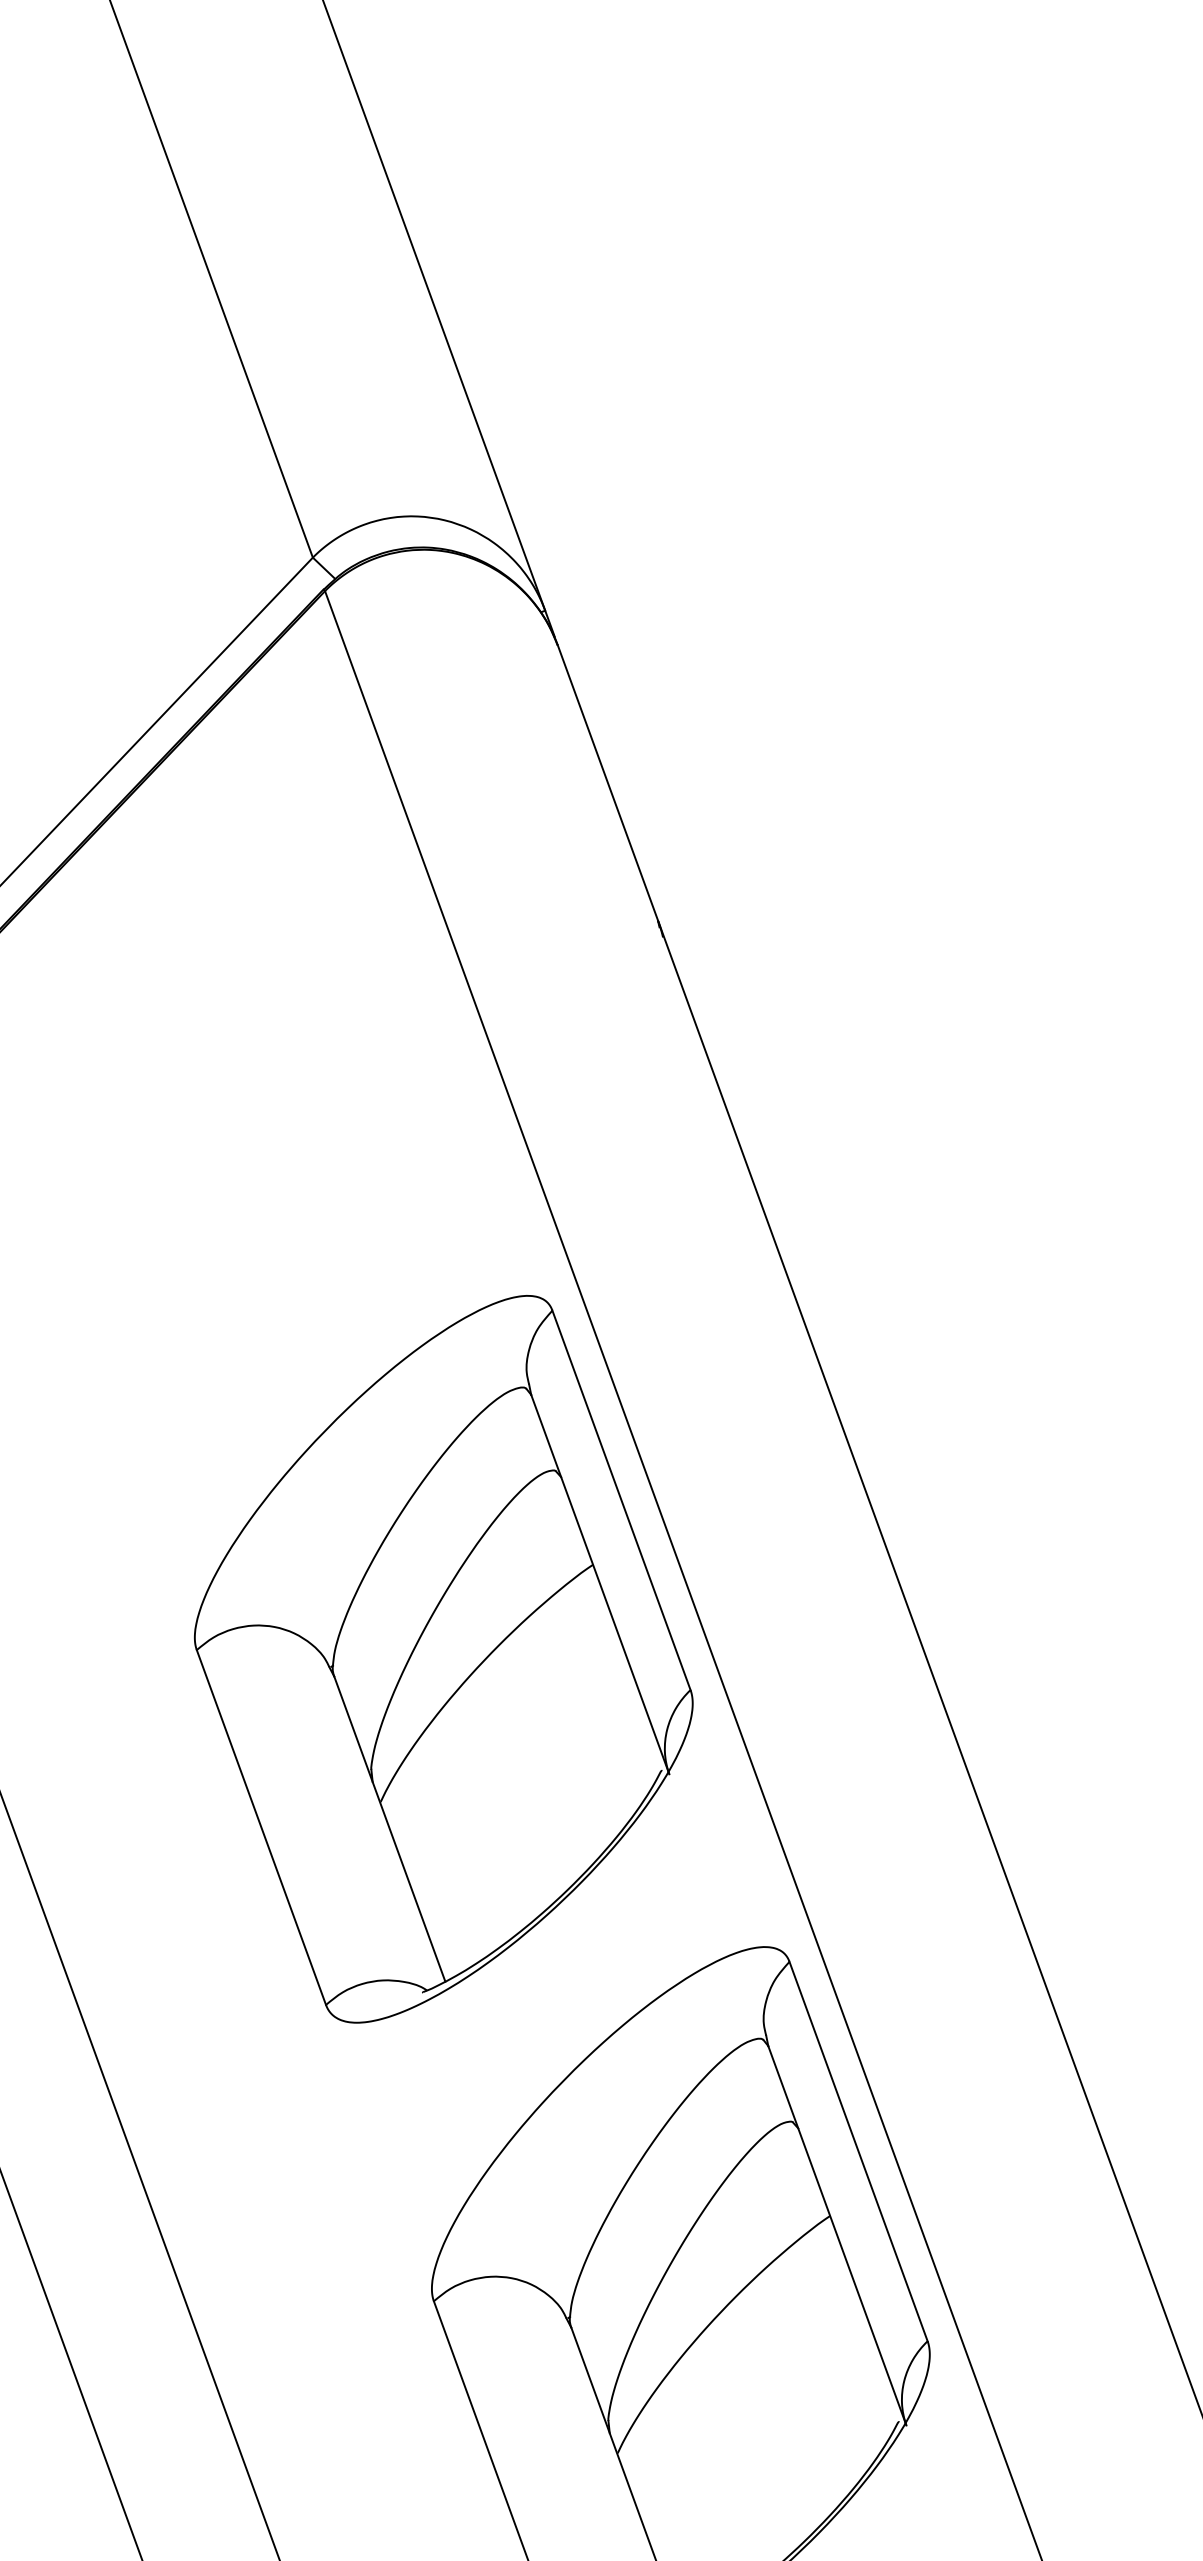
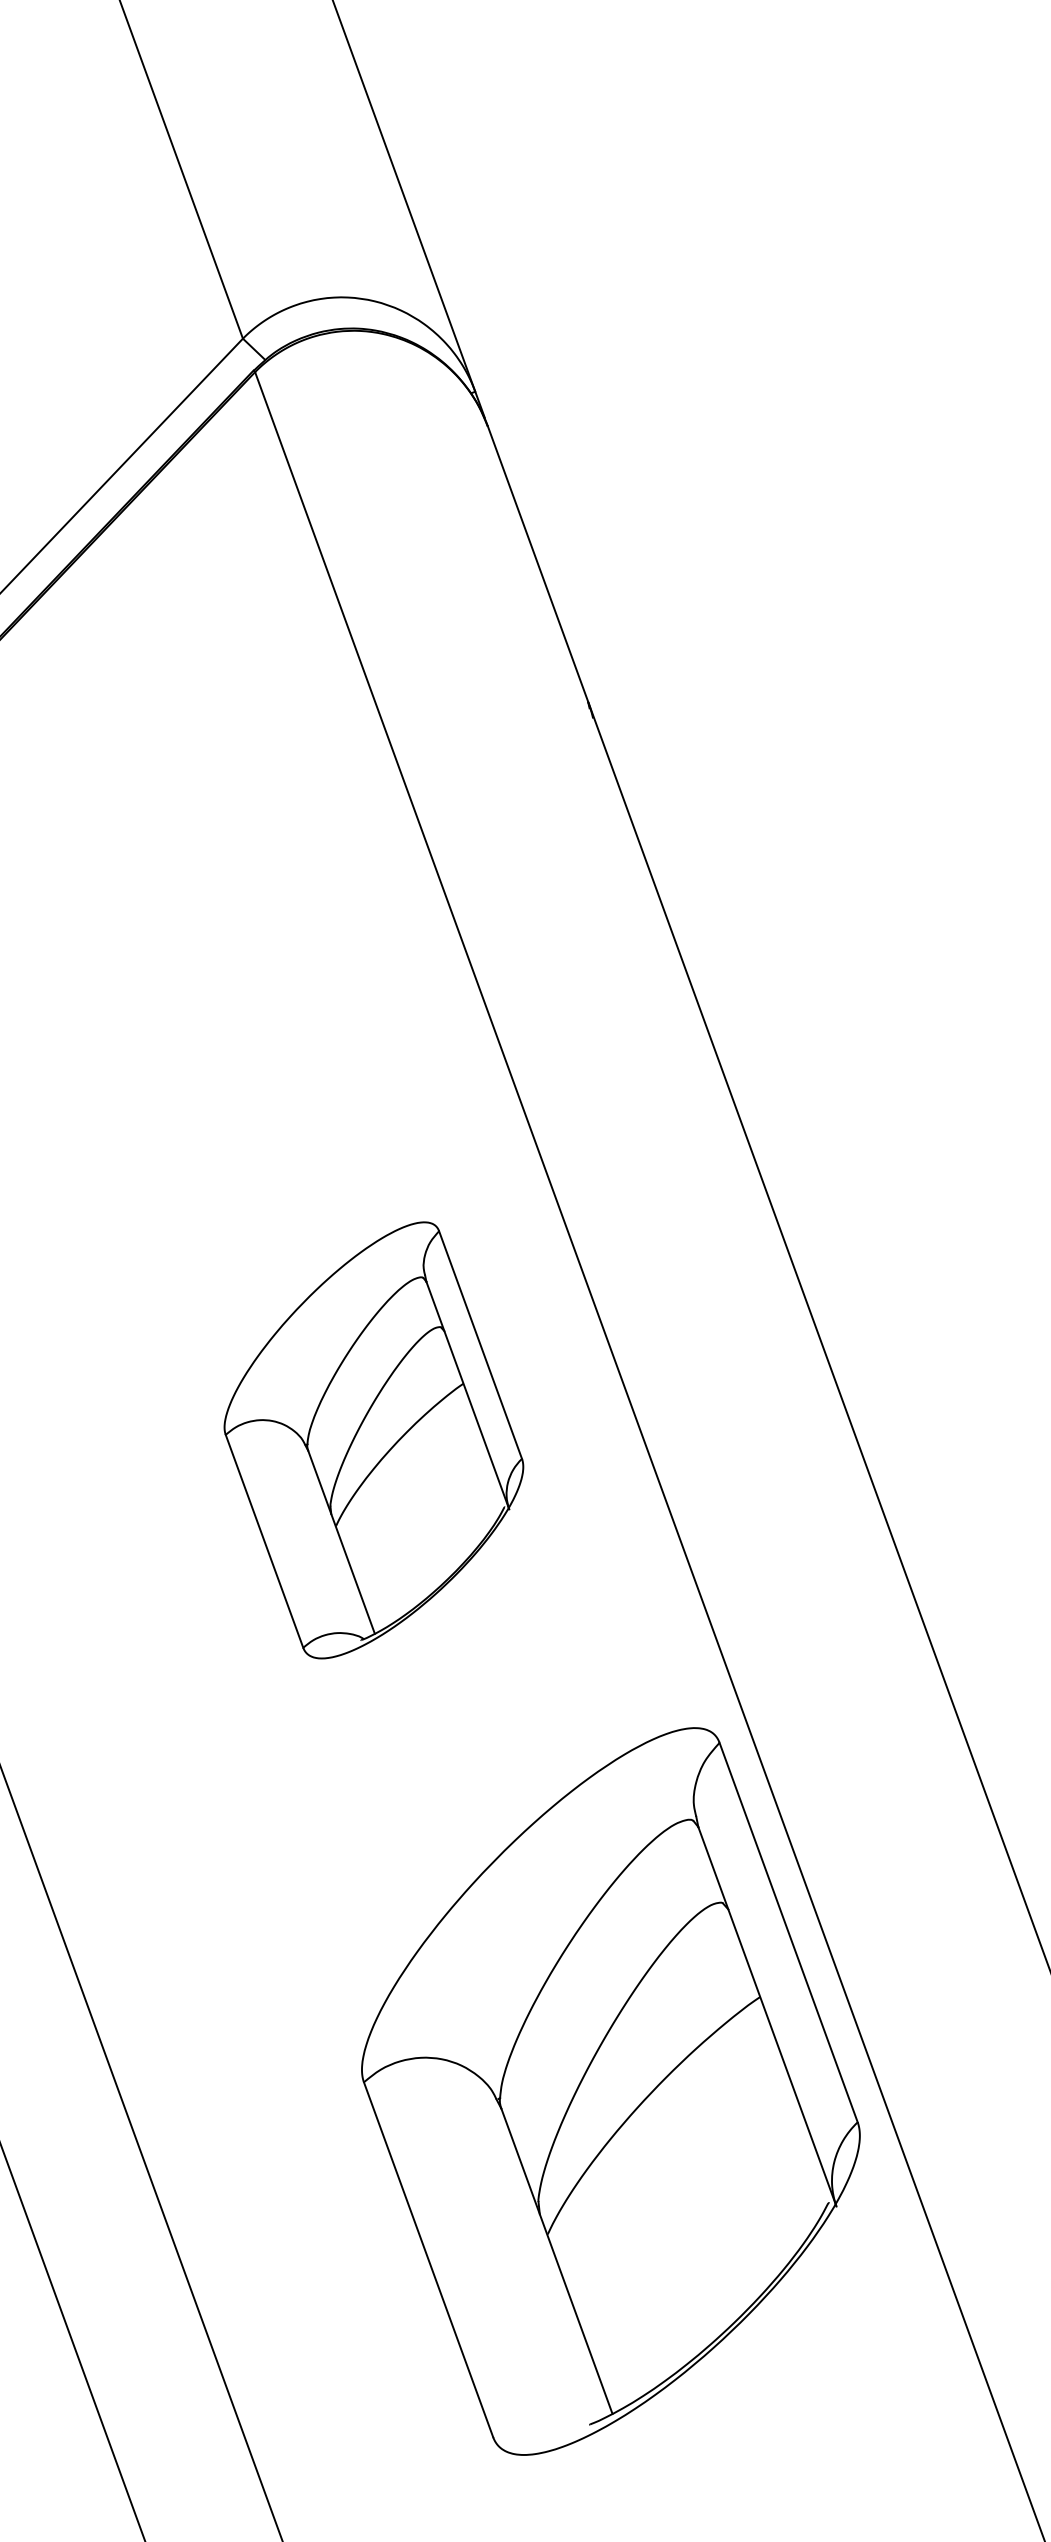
part: (443, 1659) -> (373, 1440), size x0.6

